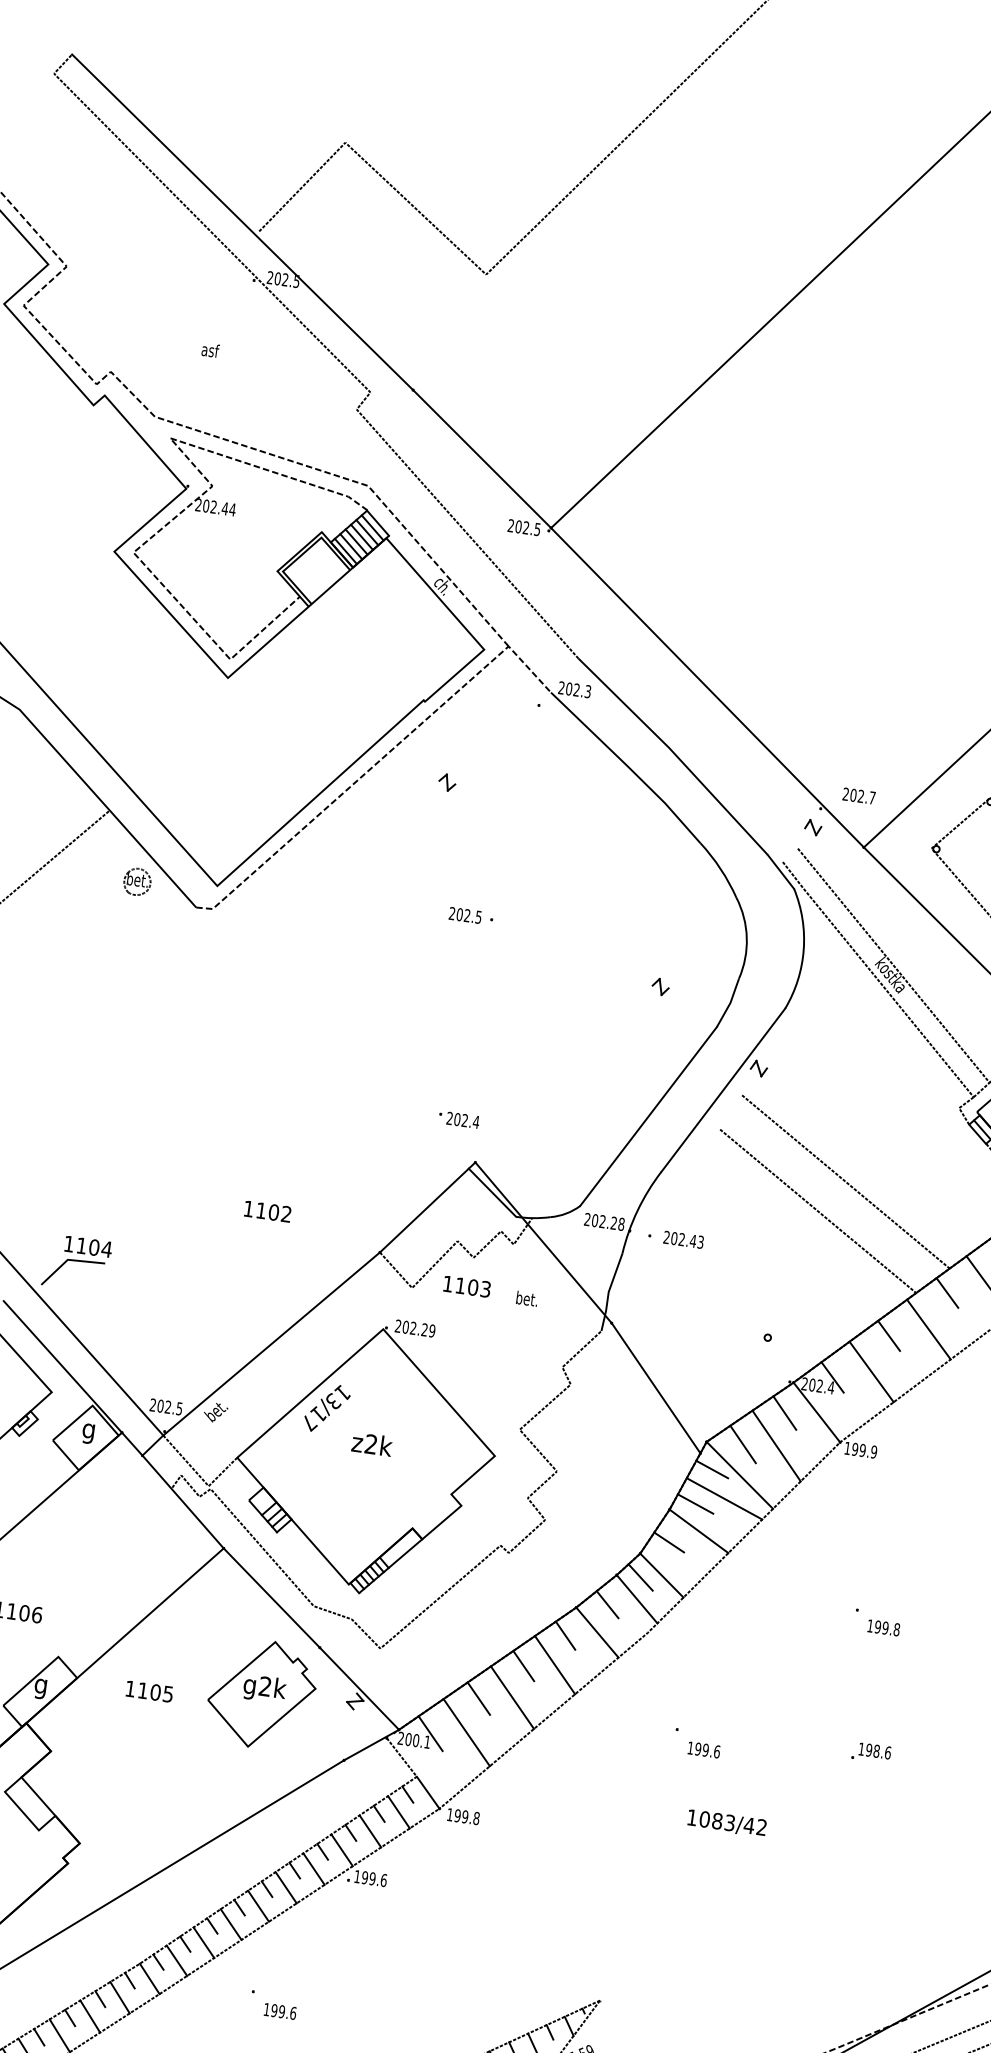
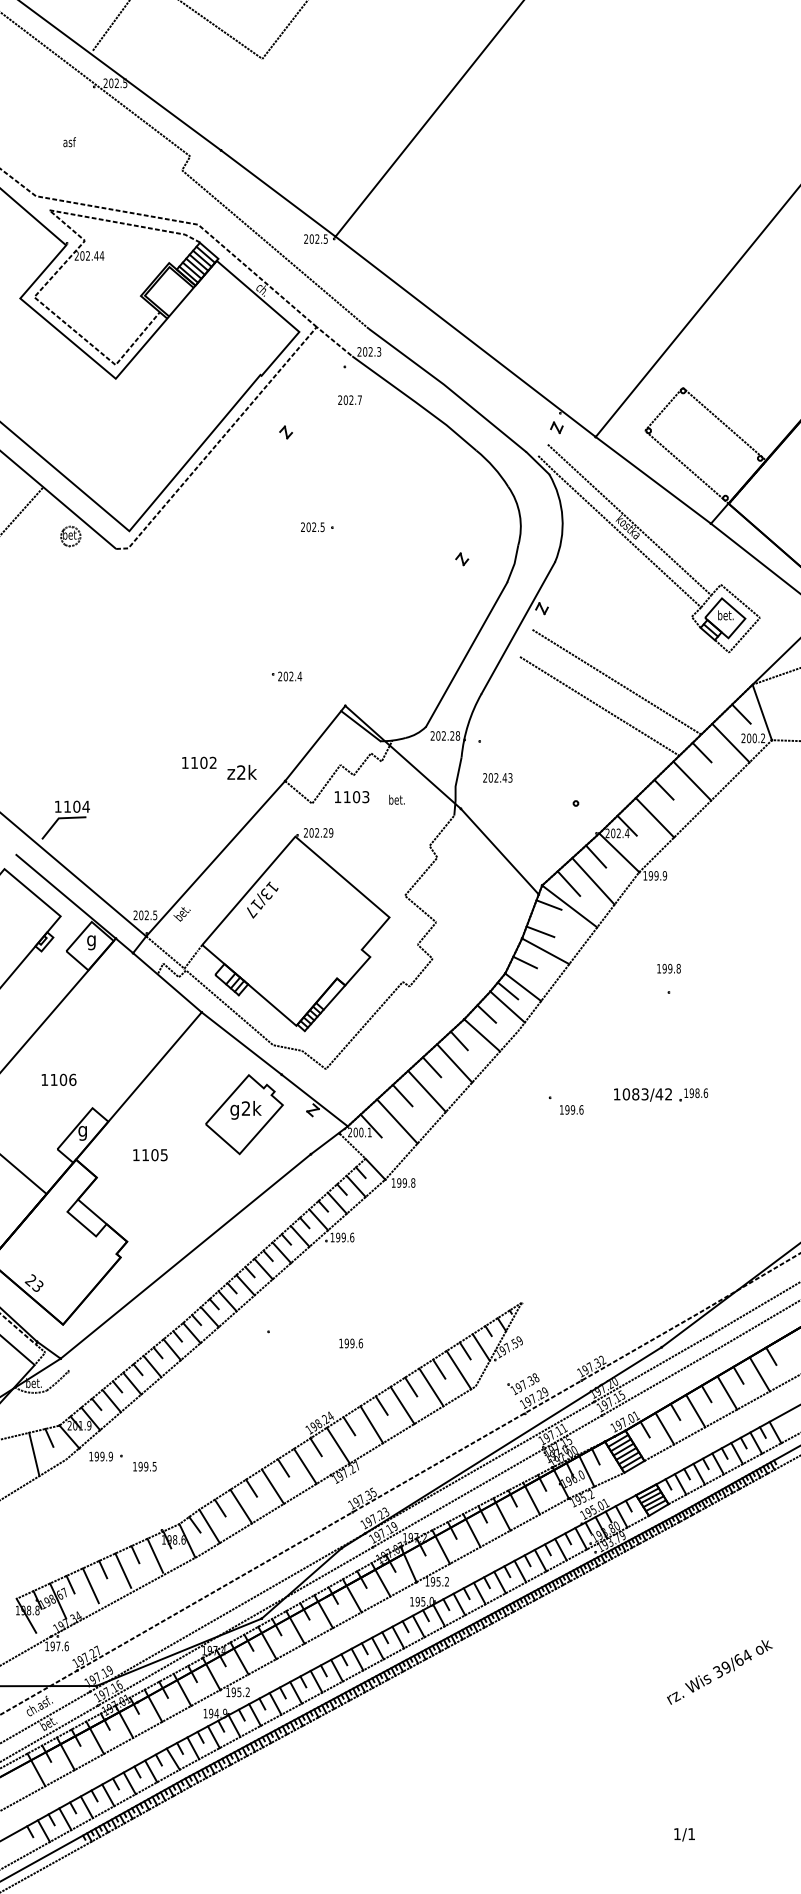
text: (858, 795) -> (349, 399), moved
part: (459, 1119) -> (287, 676), moved
text: (683, 1239) -> (497, 777), moved
text: (371, 1444) -> (241, 772), moved
line: (724, 1497) -> (560, 924), removed
text: (883, 1627) -> (668, 968), moved
text: (149, 1692) -> (150, 1155), moved
text: (726, 1822) -> (642, 1094), moved
text: (279, 2011) -> (350, 1343), moved

